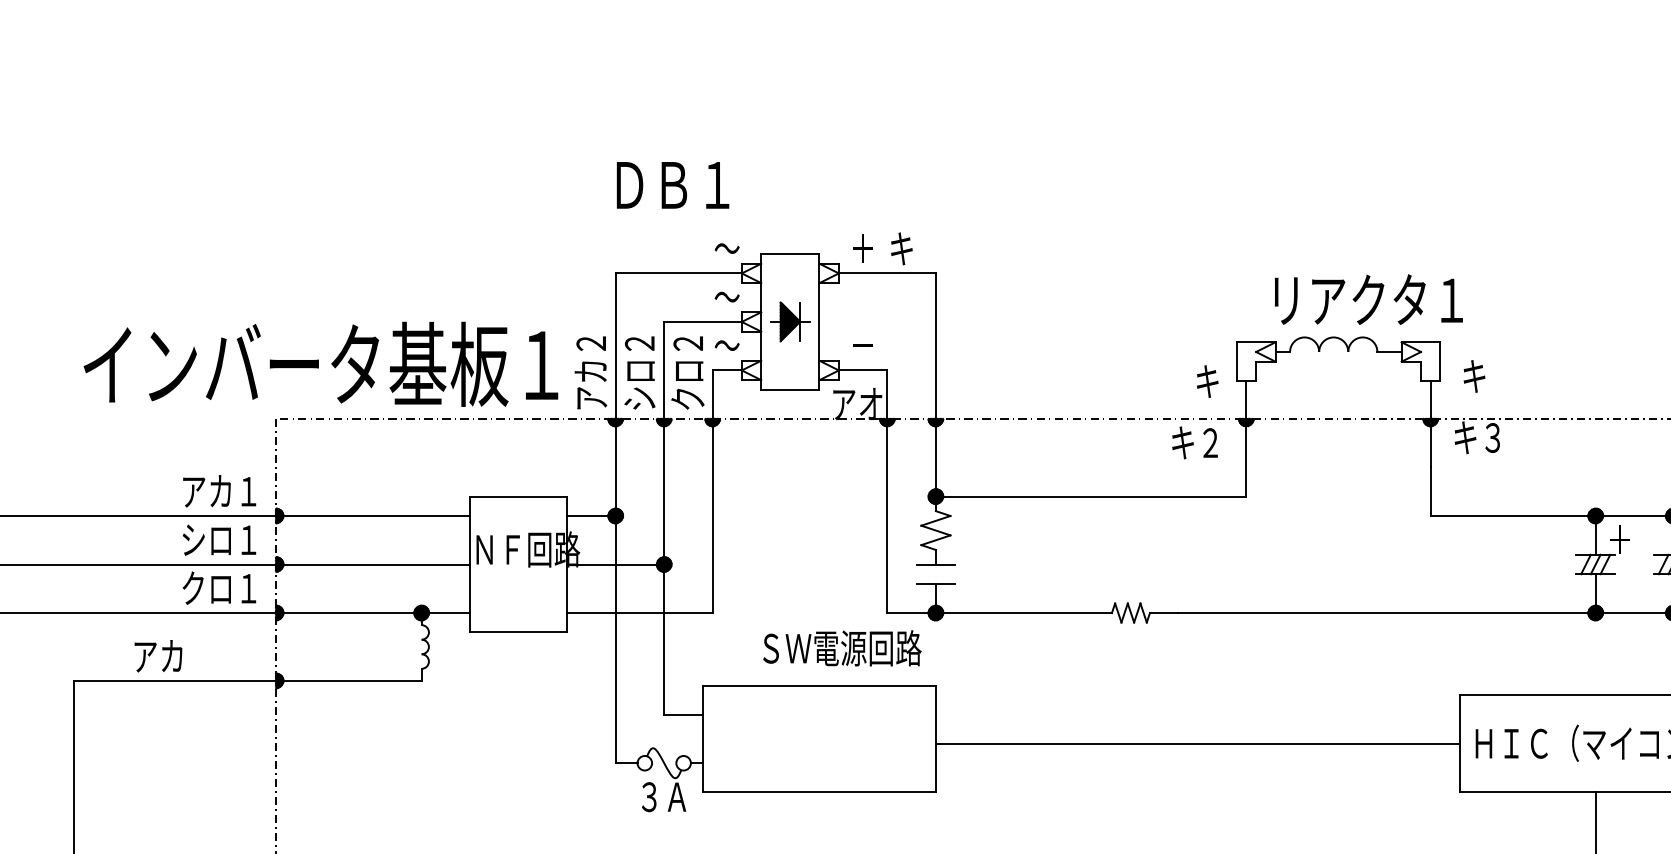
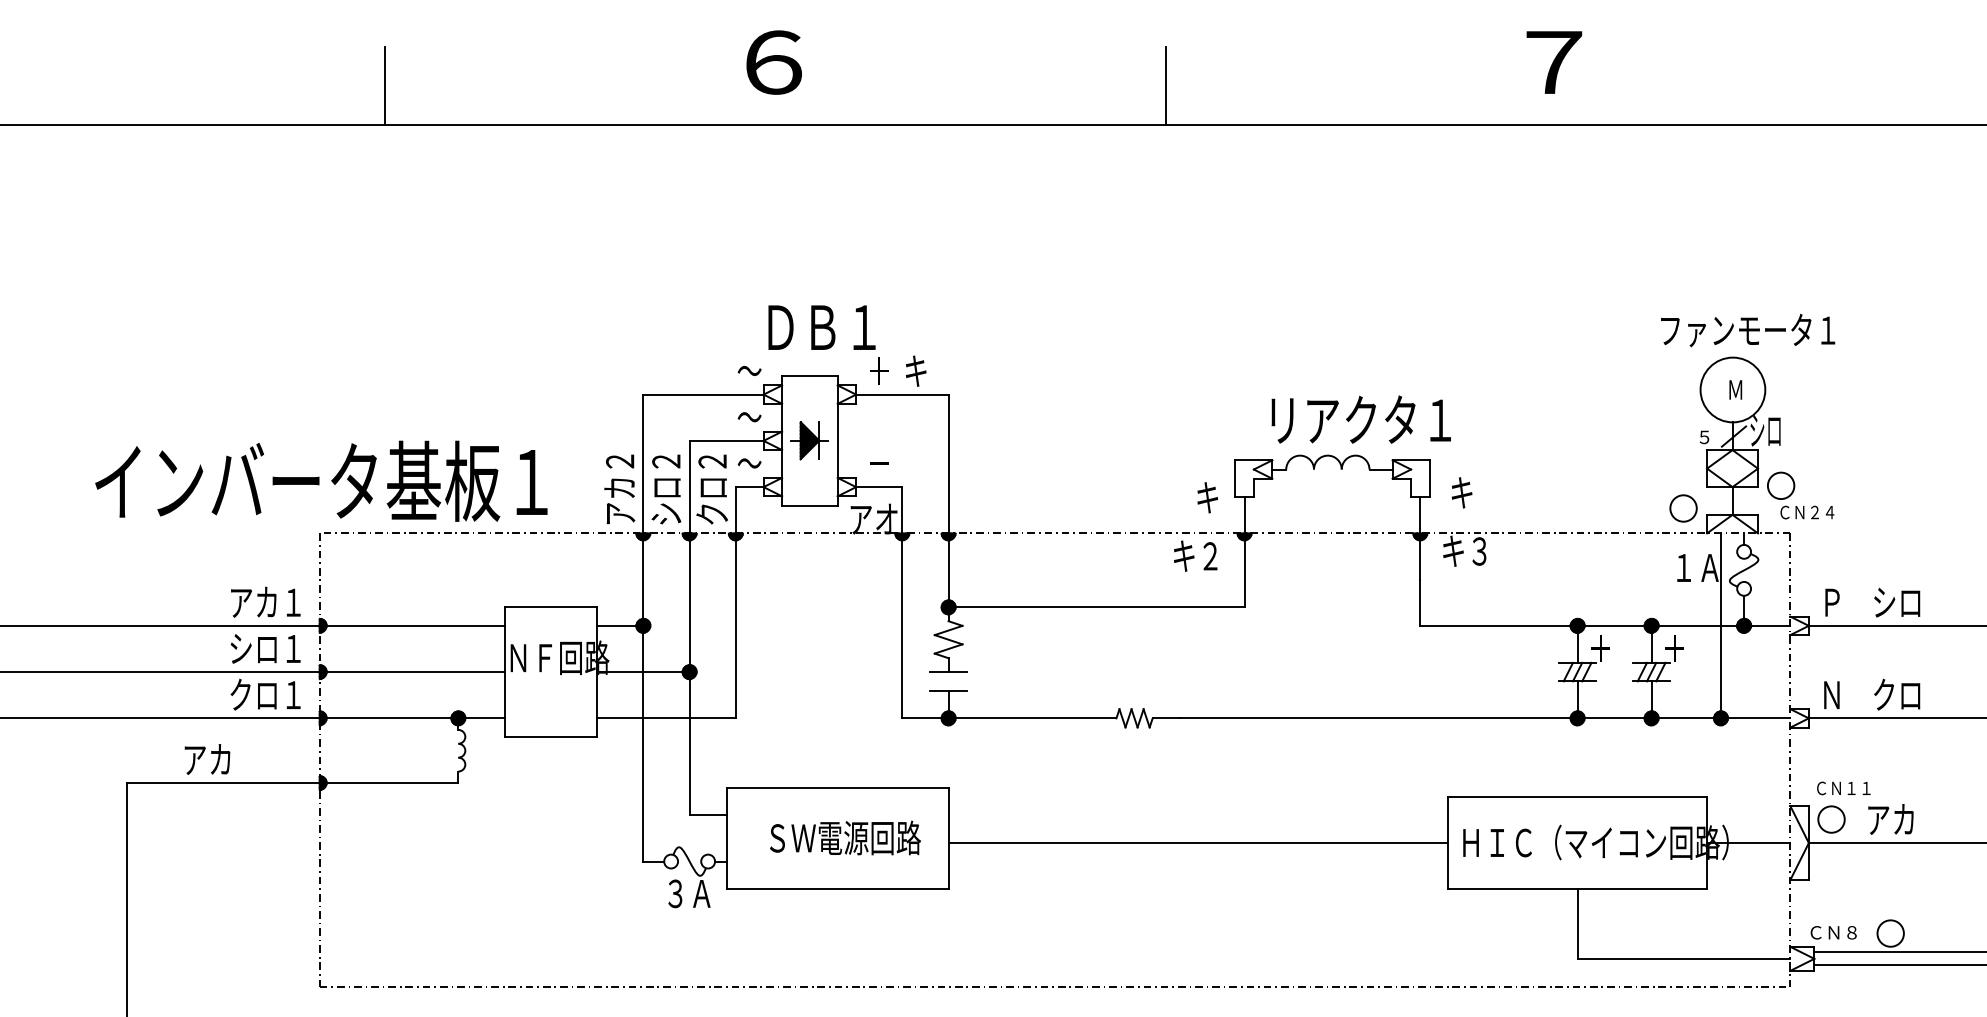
text: (672, 185) -> (821, 327), moved
text: (321, 363) -> (321, 480), moved
text: (842, 647) -> (845, 837), moved

